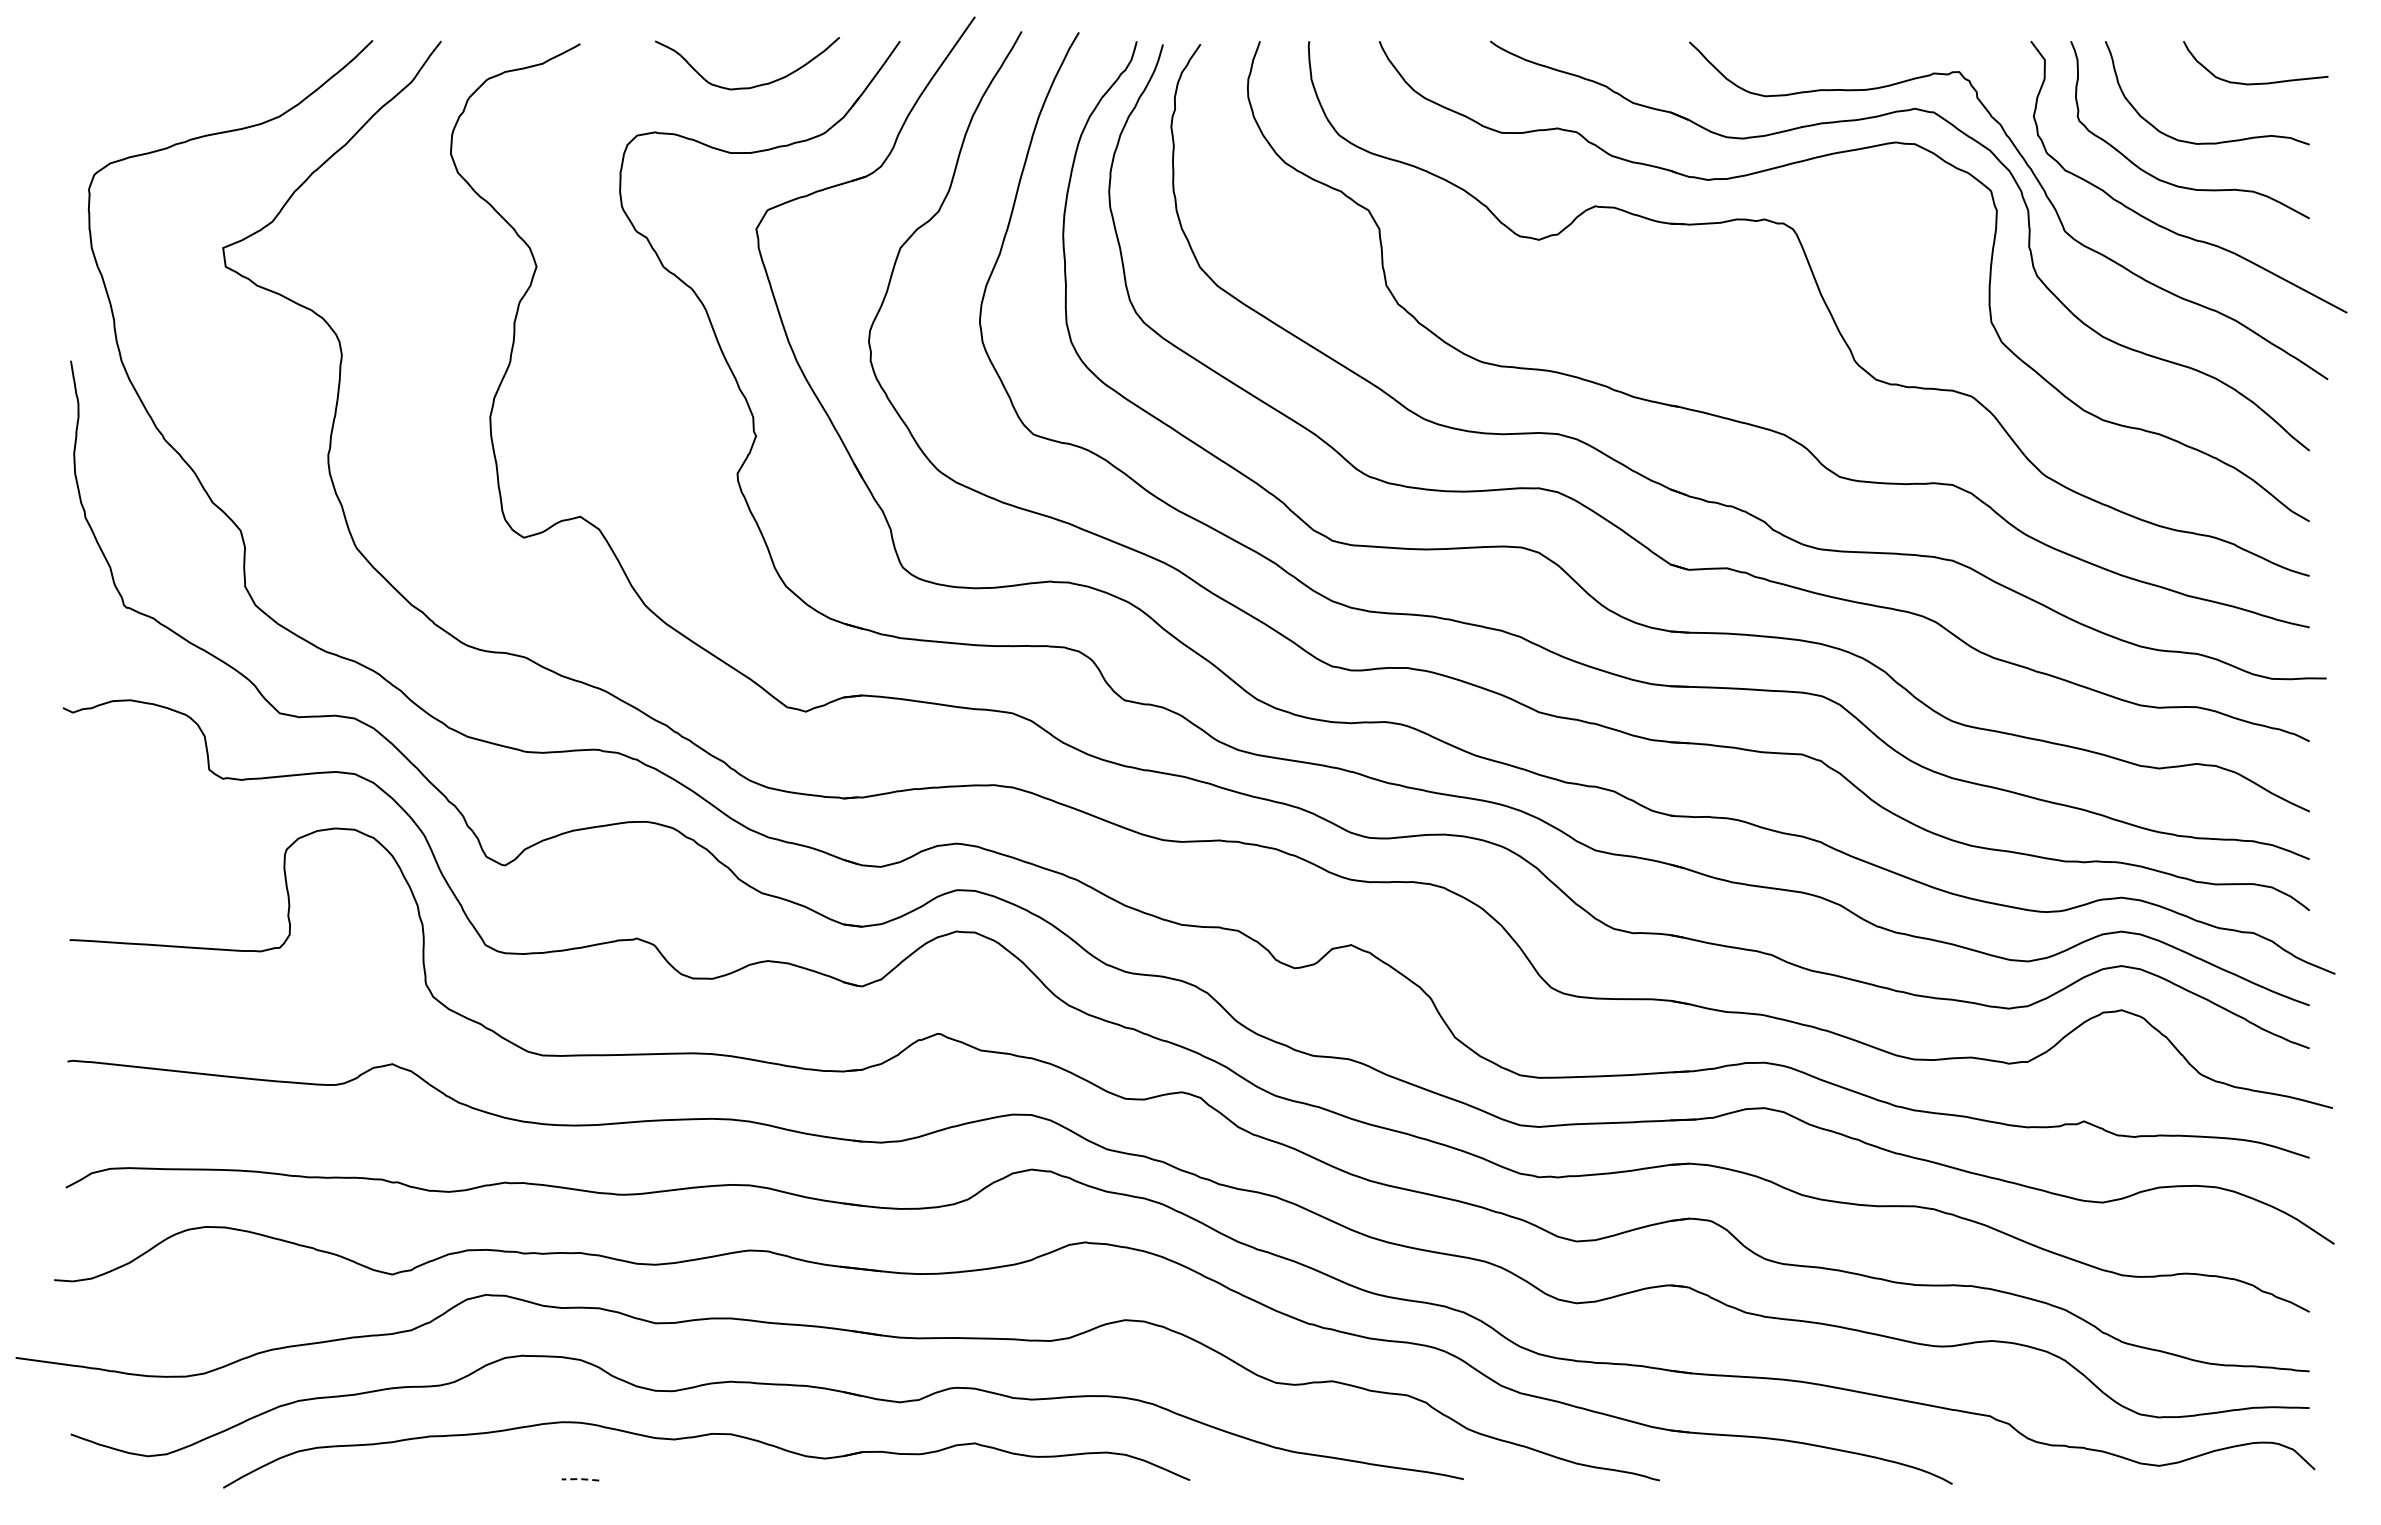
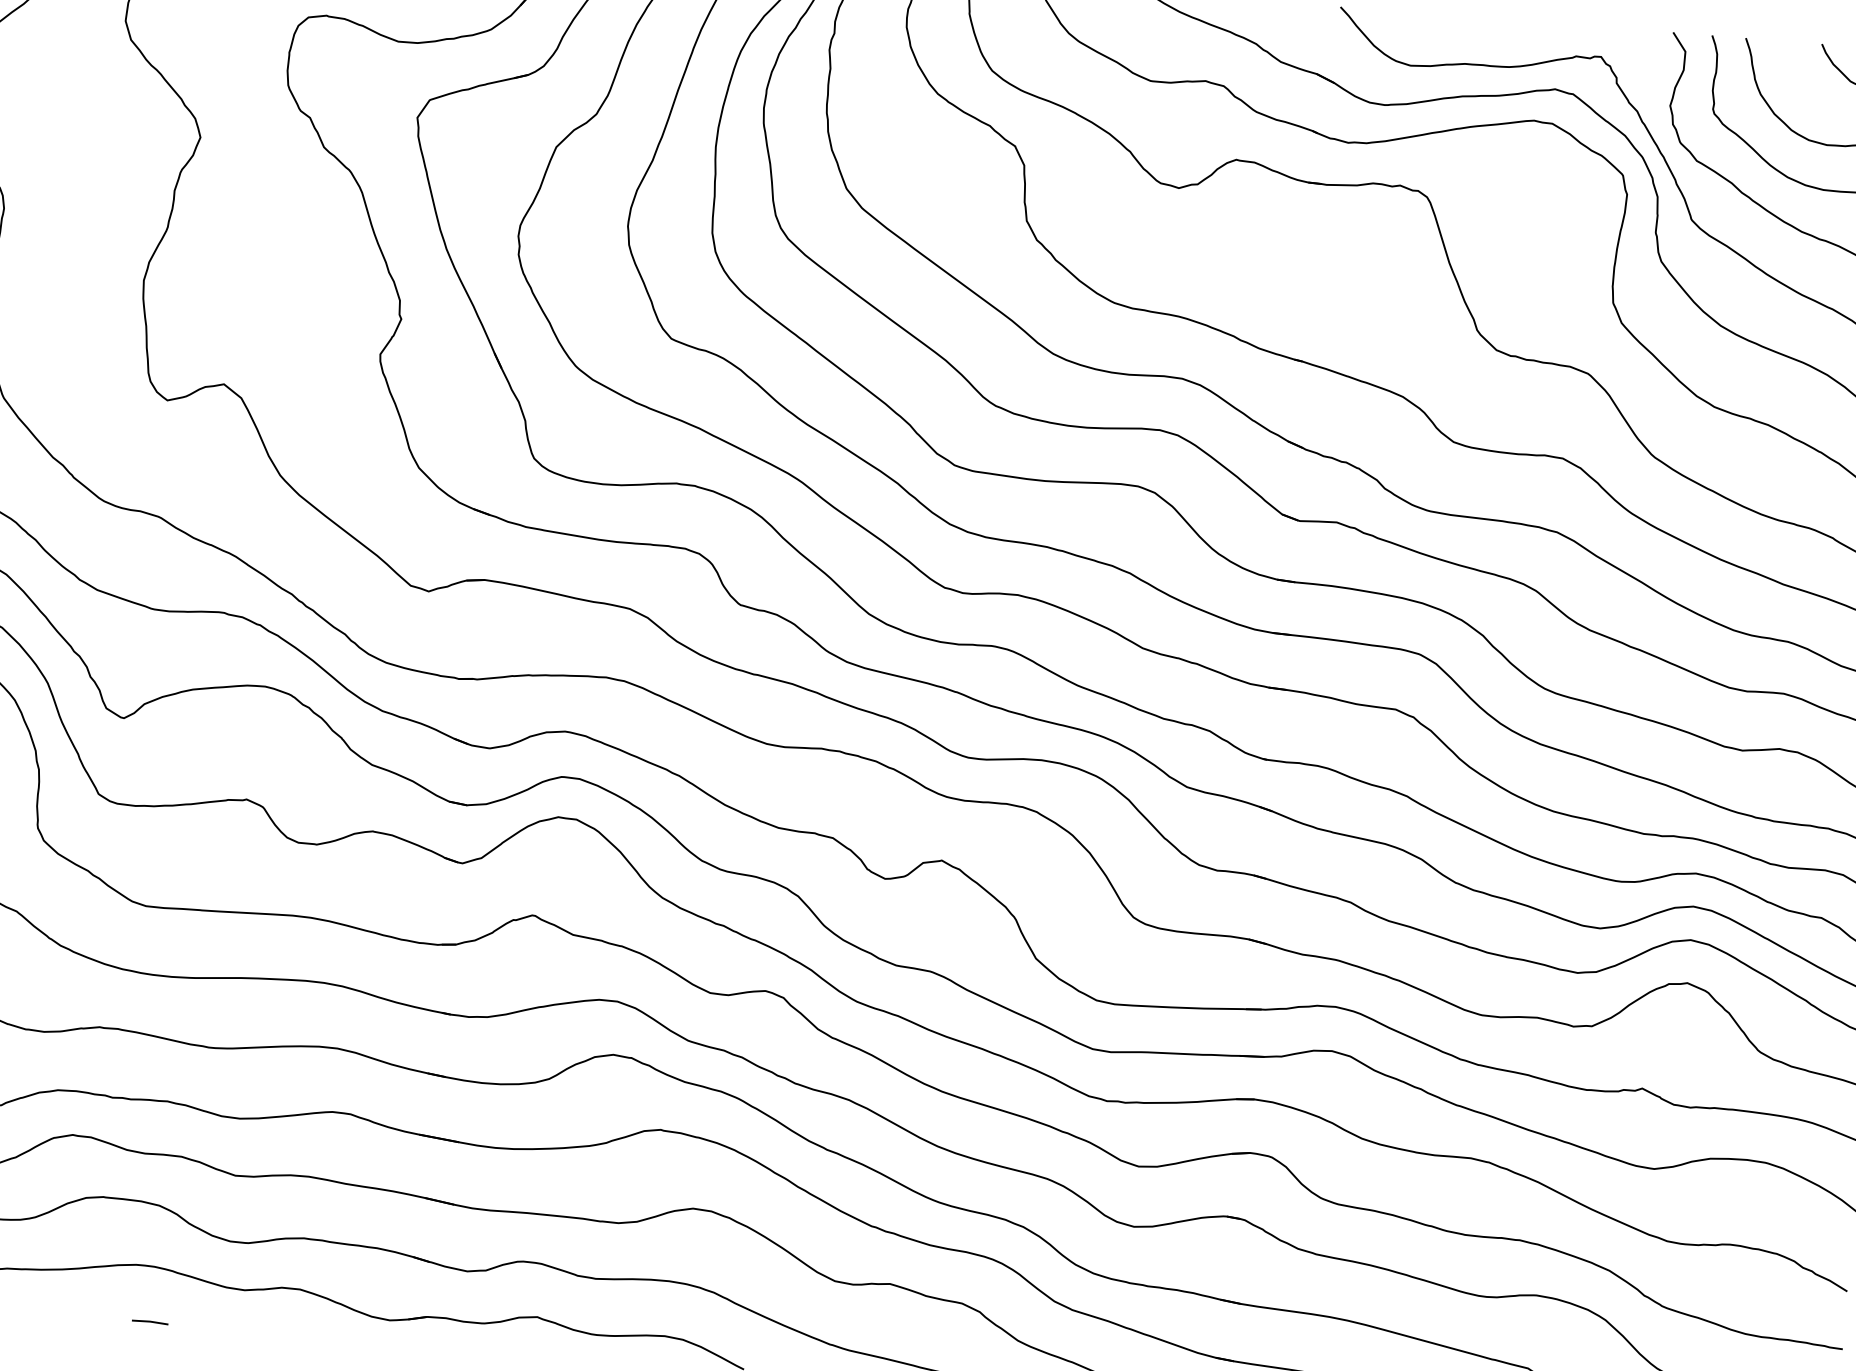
line: (580, 1479) -> (150, 1322), dashed -> solid

